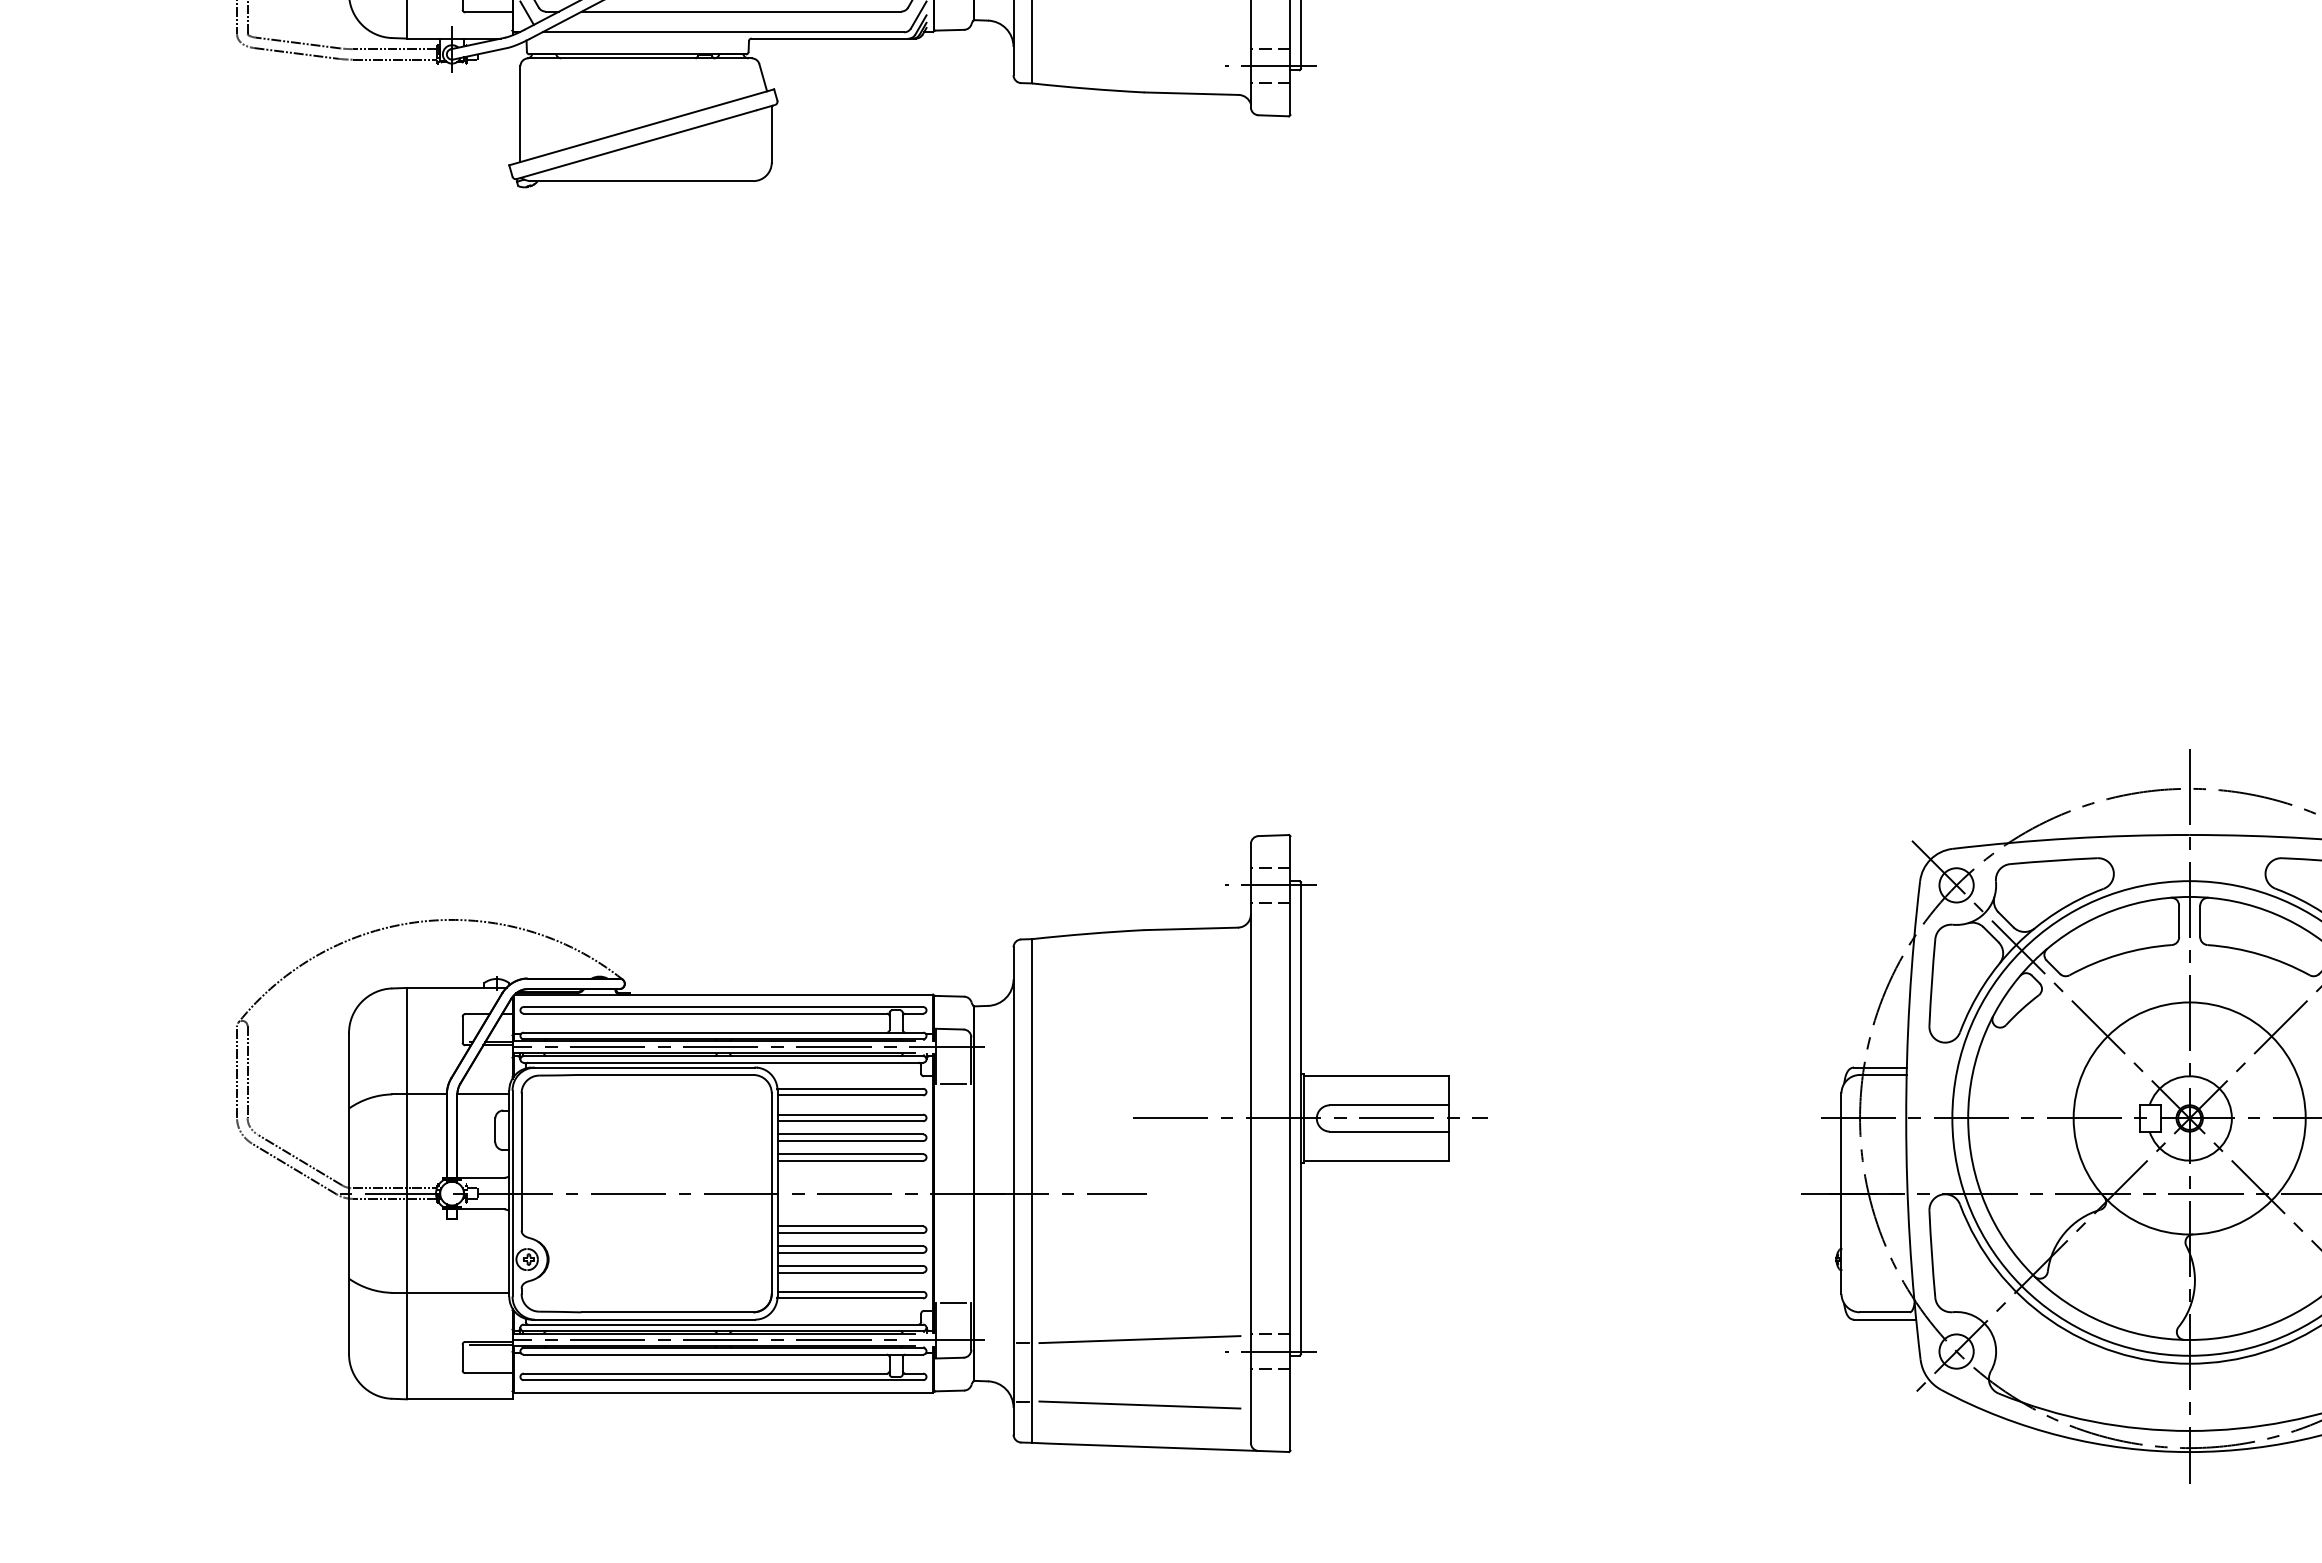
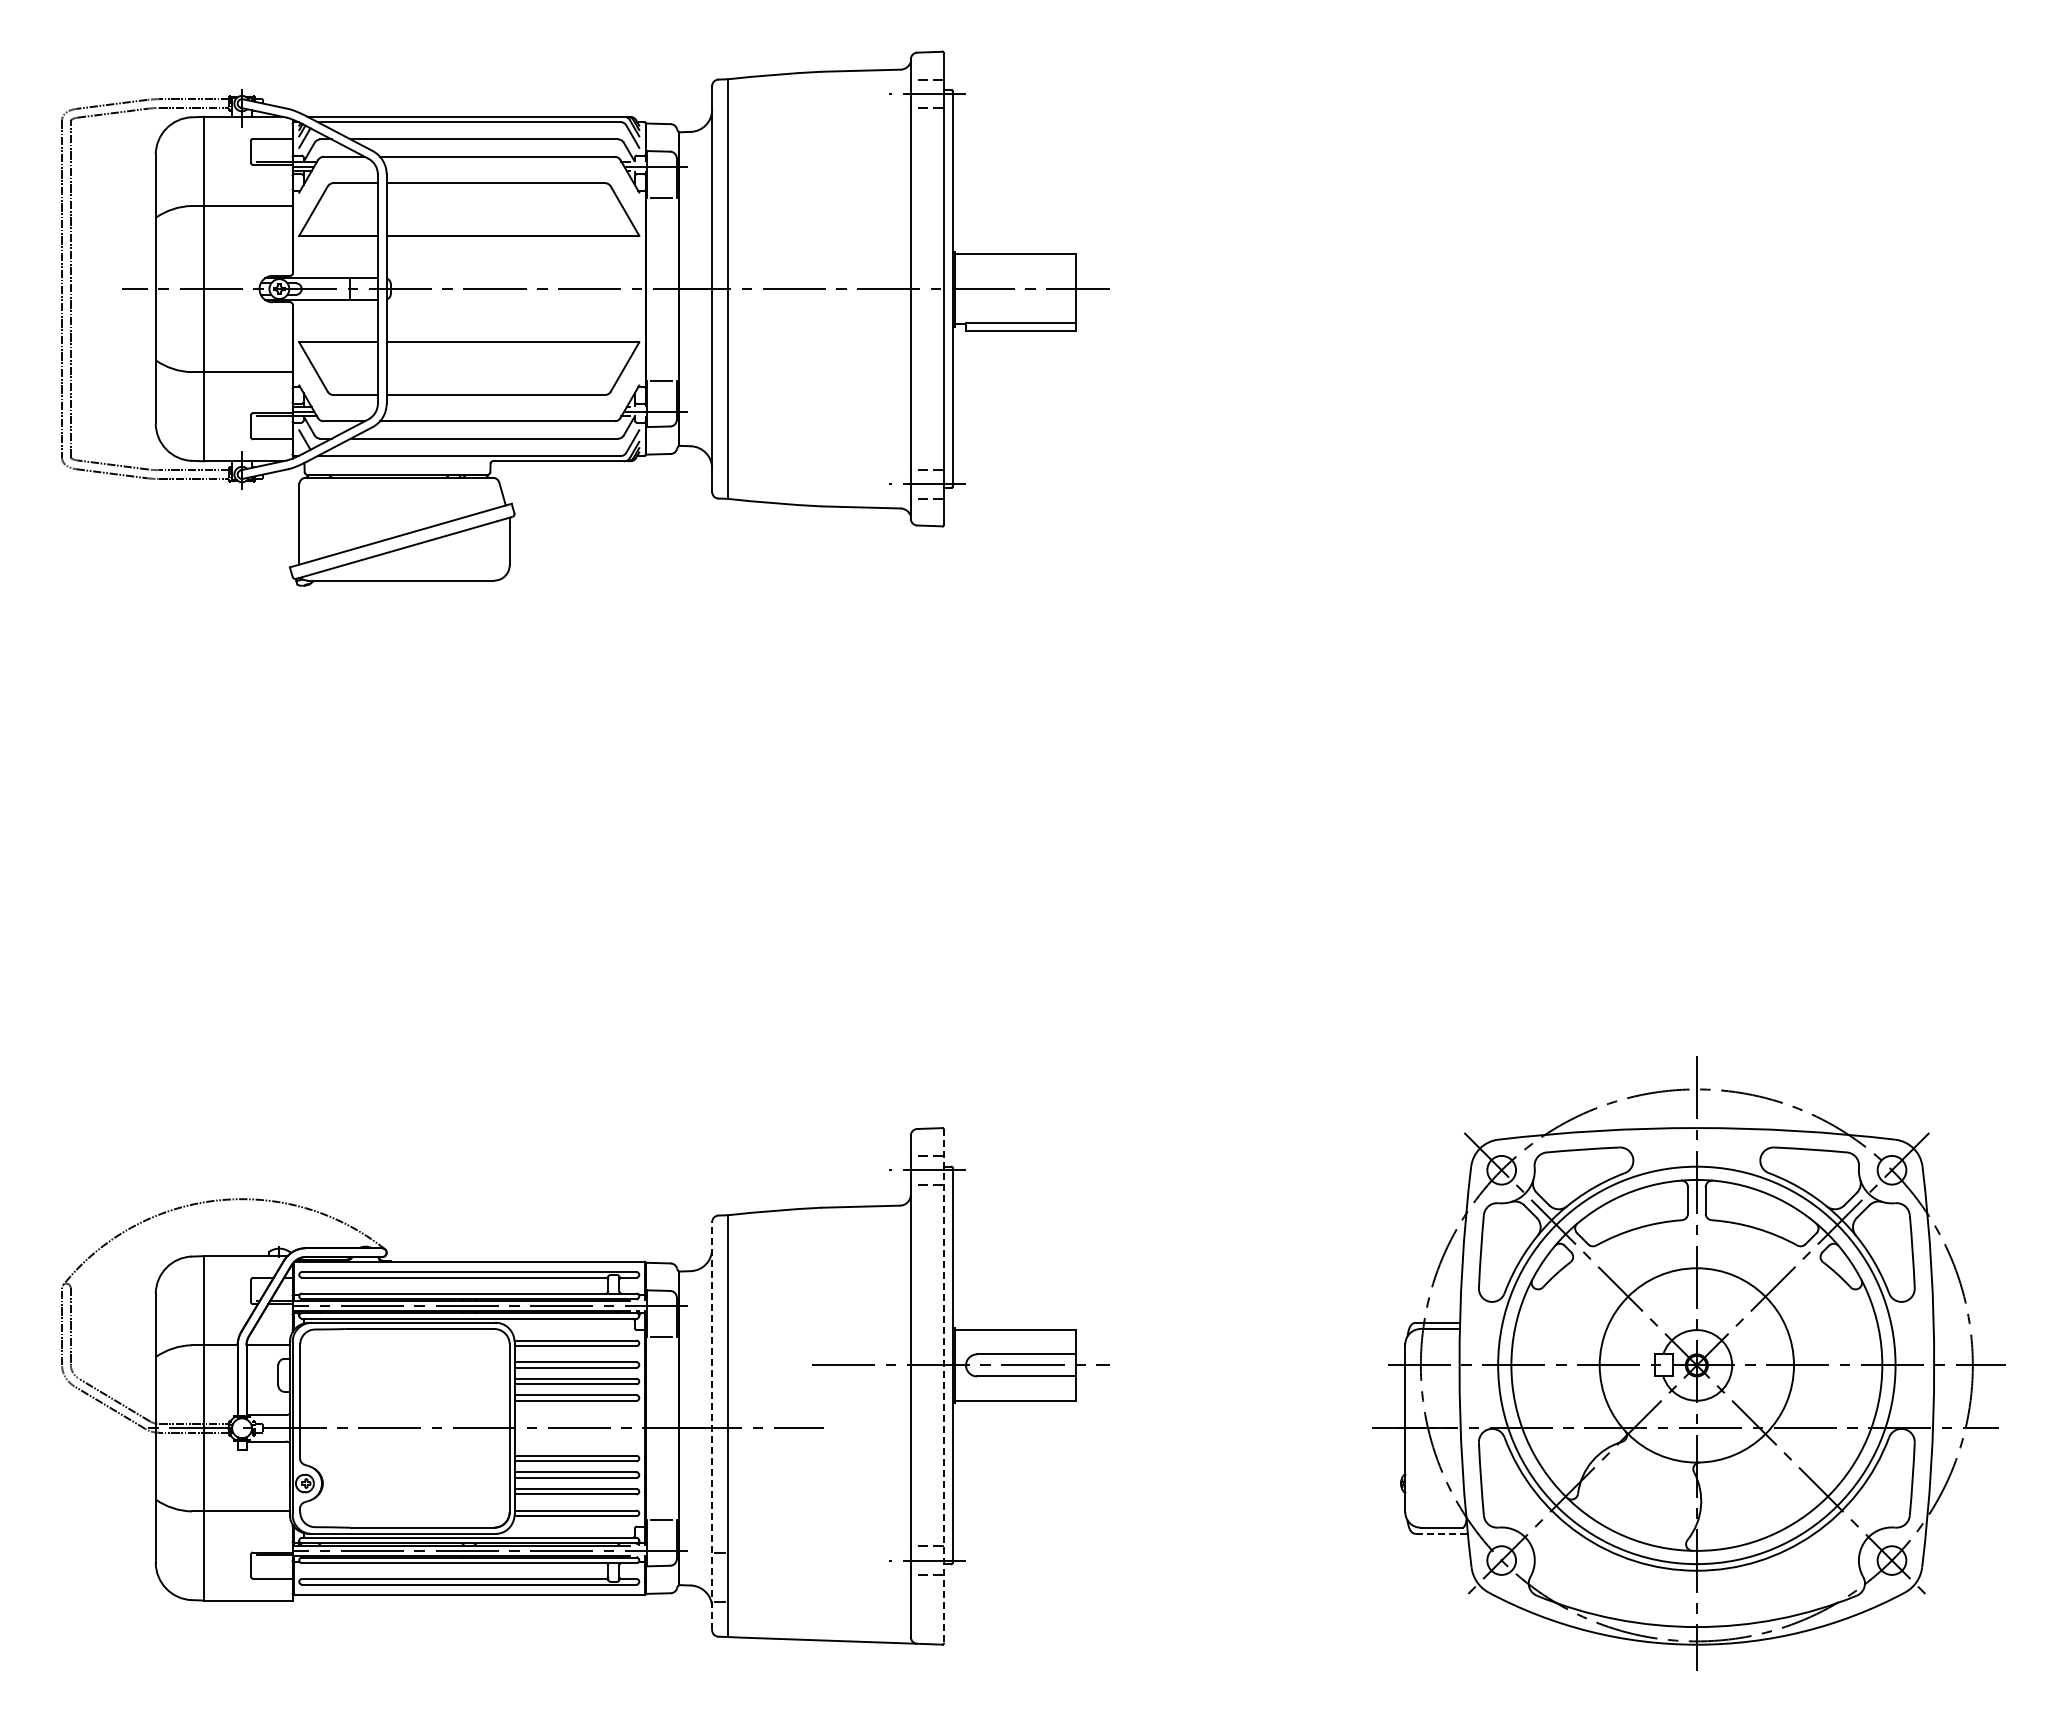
line: (1289, 1143) -> (943, 1386), solid -> dashed
line: (1013, 1191) -> (712, 1426), solid -> dashed
line: (1884, 1319) -> (1441, 1533), solid -> dashed
line: (1139, 1339) -> (817, 1550), removed
line: (1139, 1405) -> (817, 1605), removed

